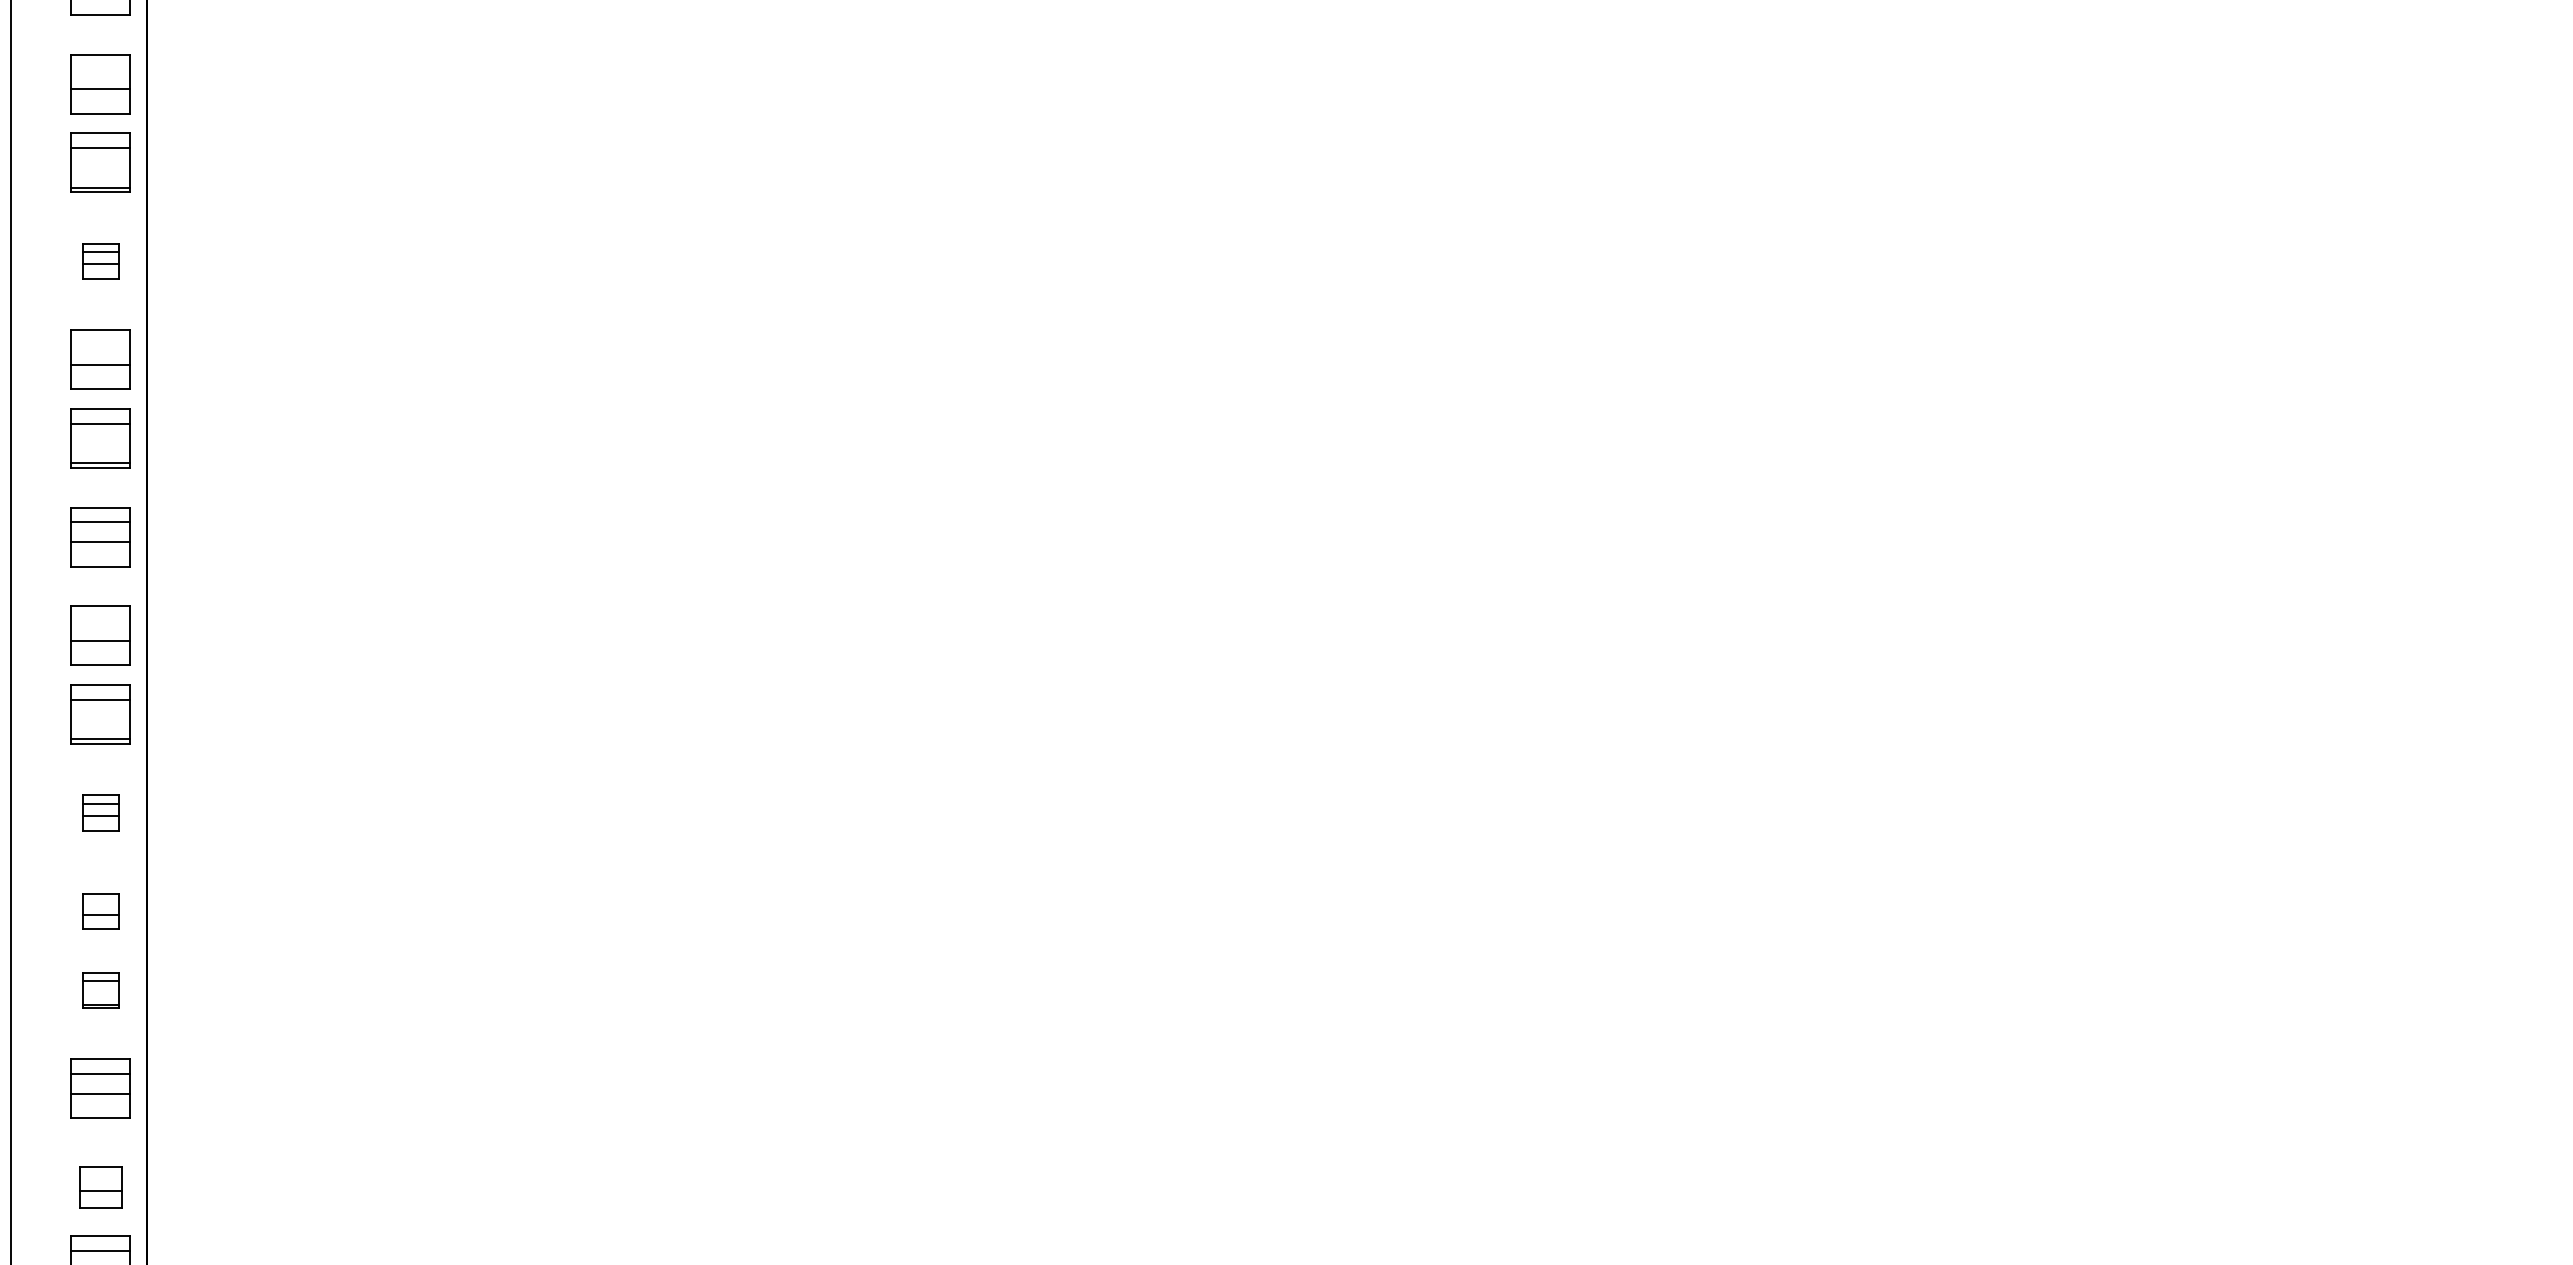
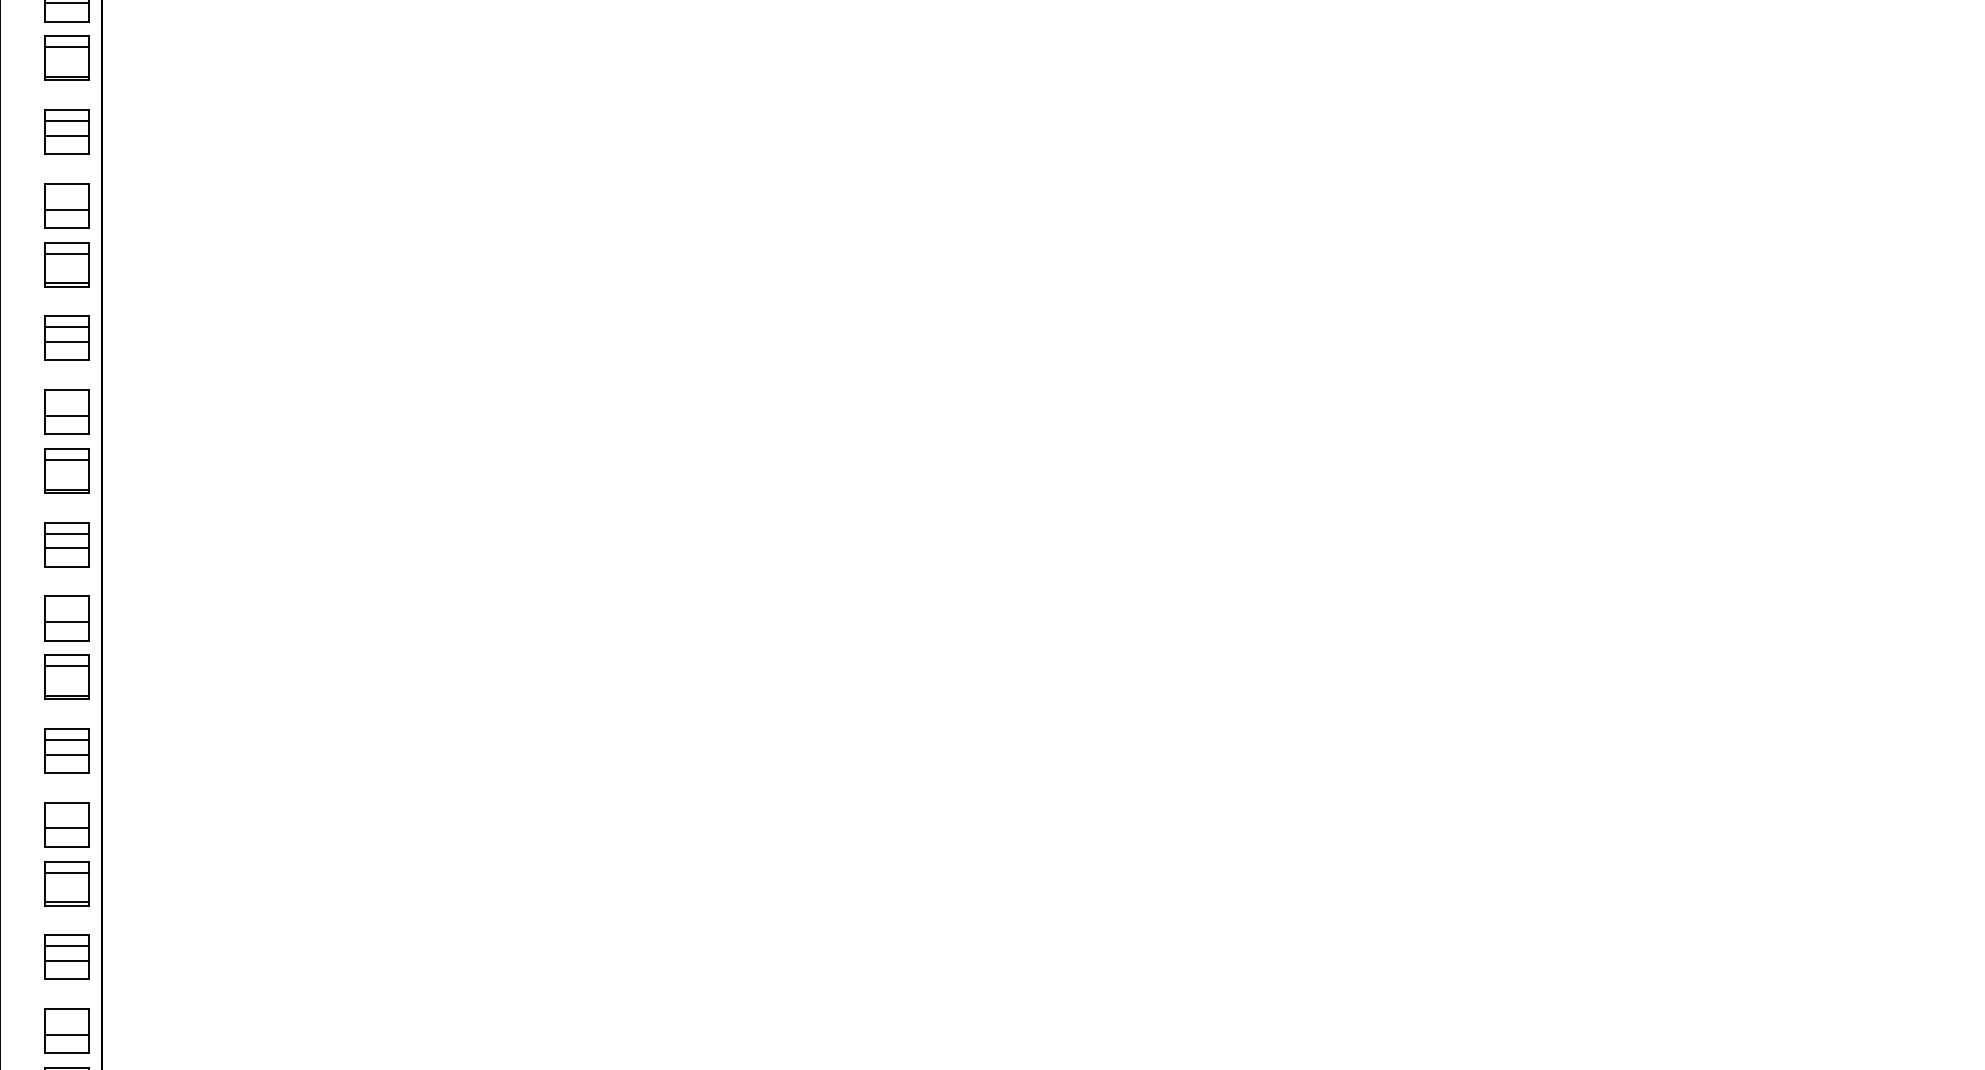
part: (100, 260) -> (66, 337), size x1.67
part: (100, 812) -> (66, 750), size x1.67
part: (100, 911) -> (66, 824), size x1.67
part: (100, 989) -> (66, 883), size x1.67
part: (100, 1186) -> (66, 1030), size x1.43

